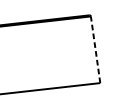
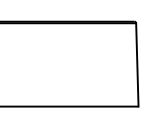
line: (95, 49) -> (137, 64), dashed -> solid

